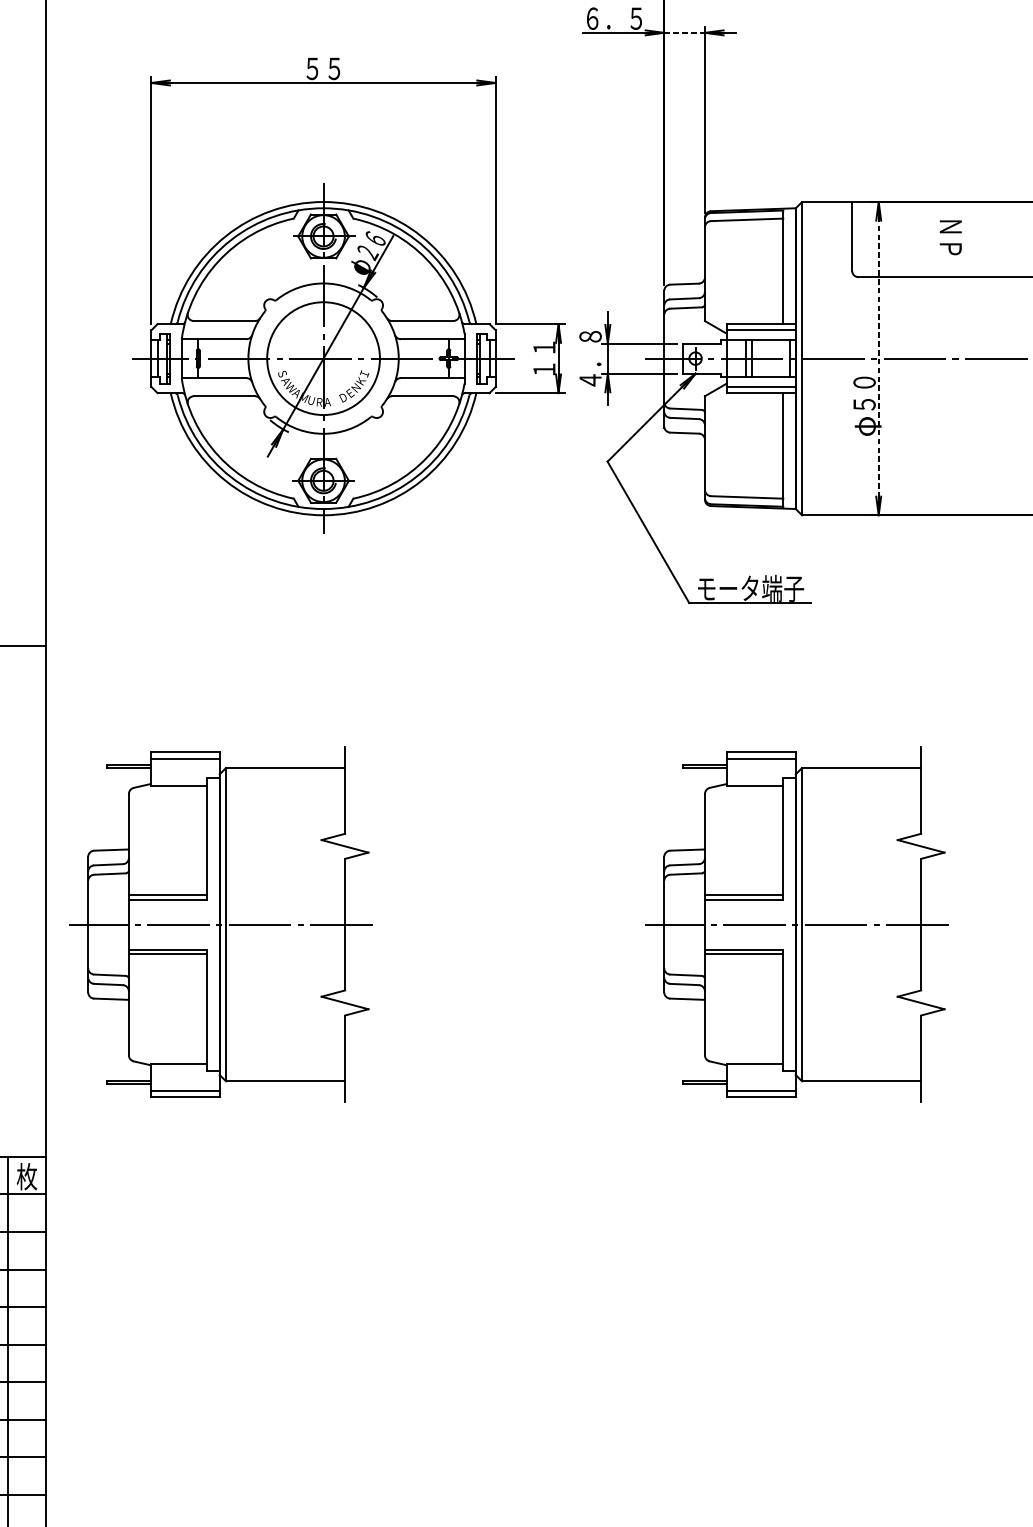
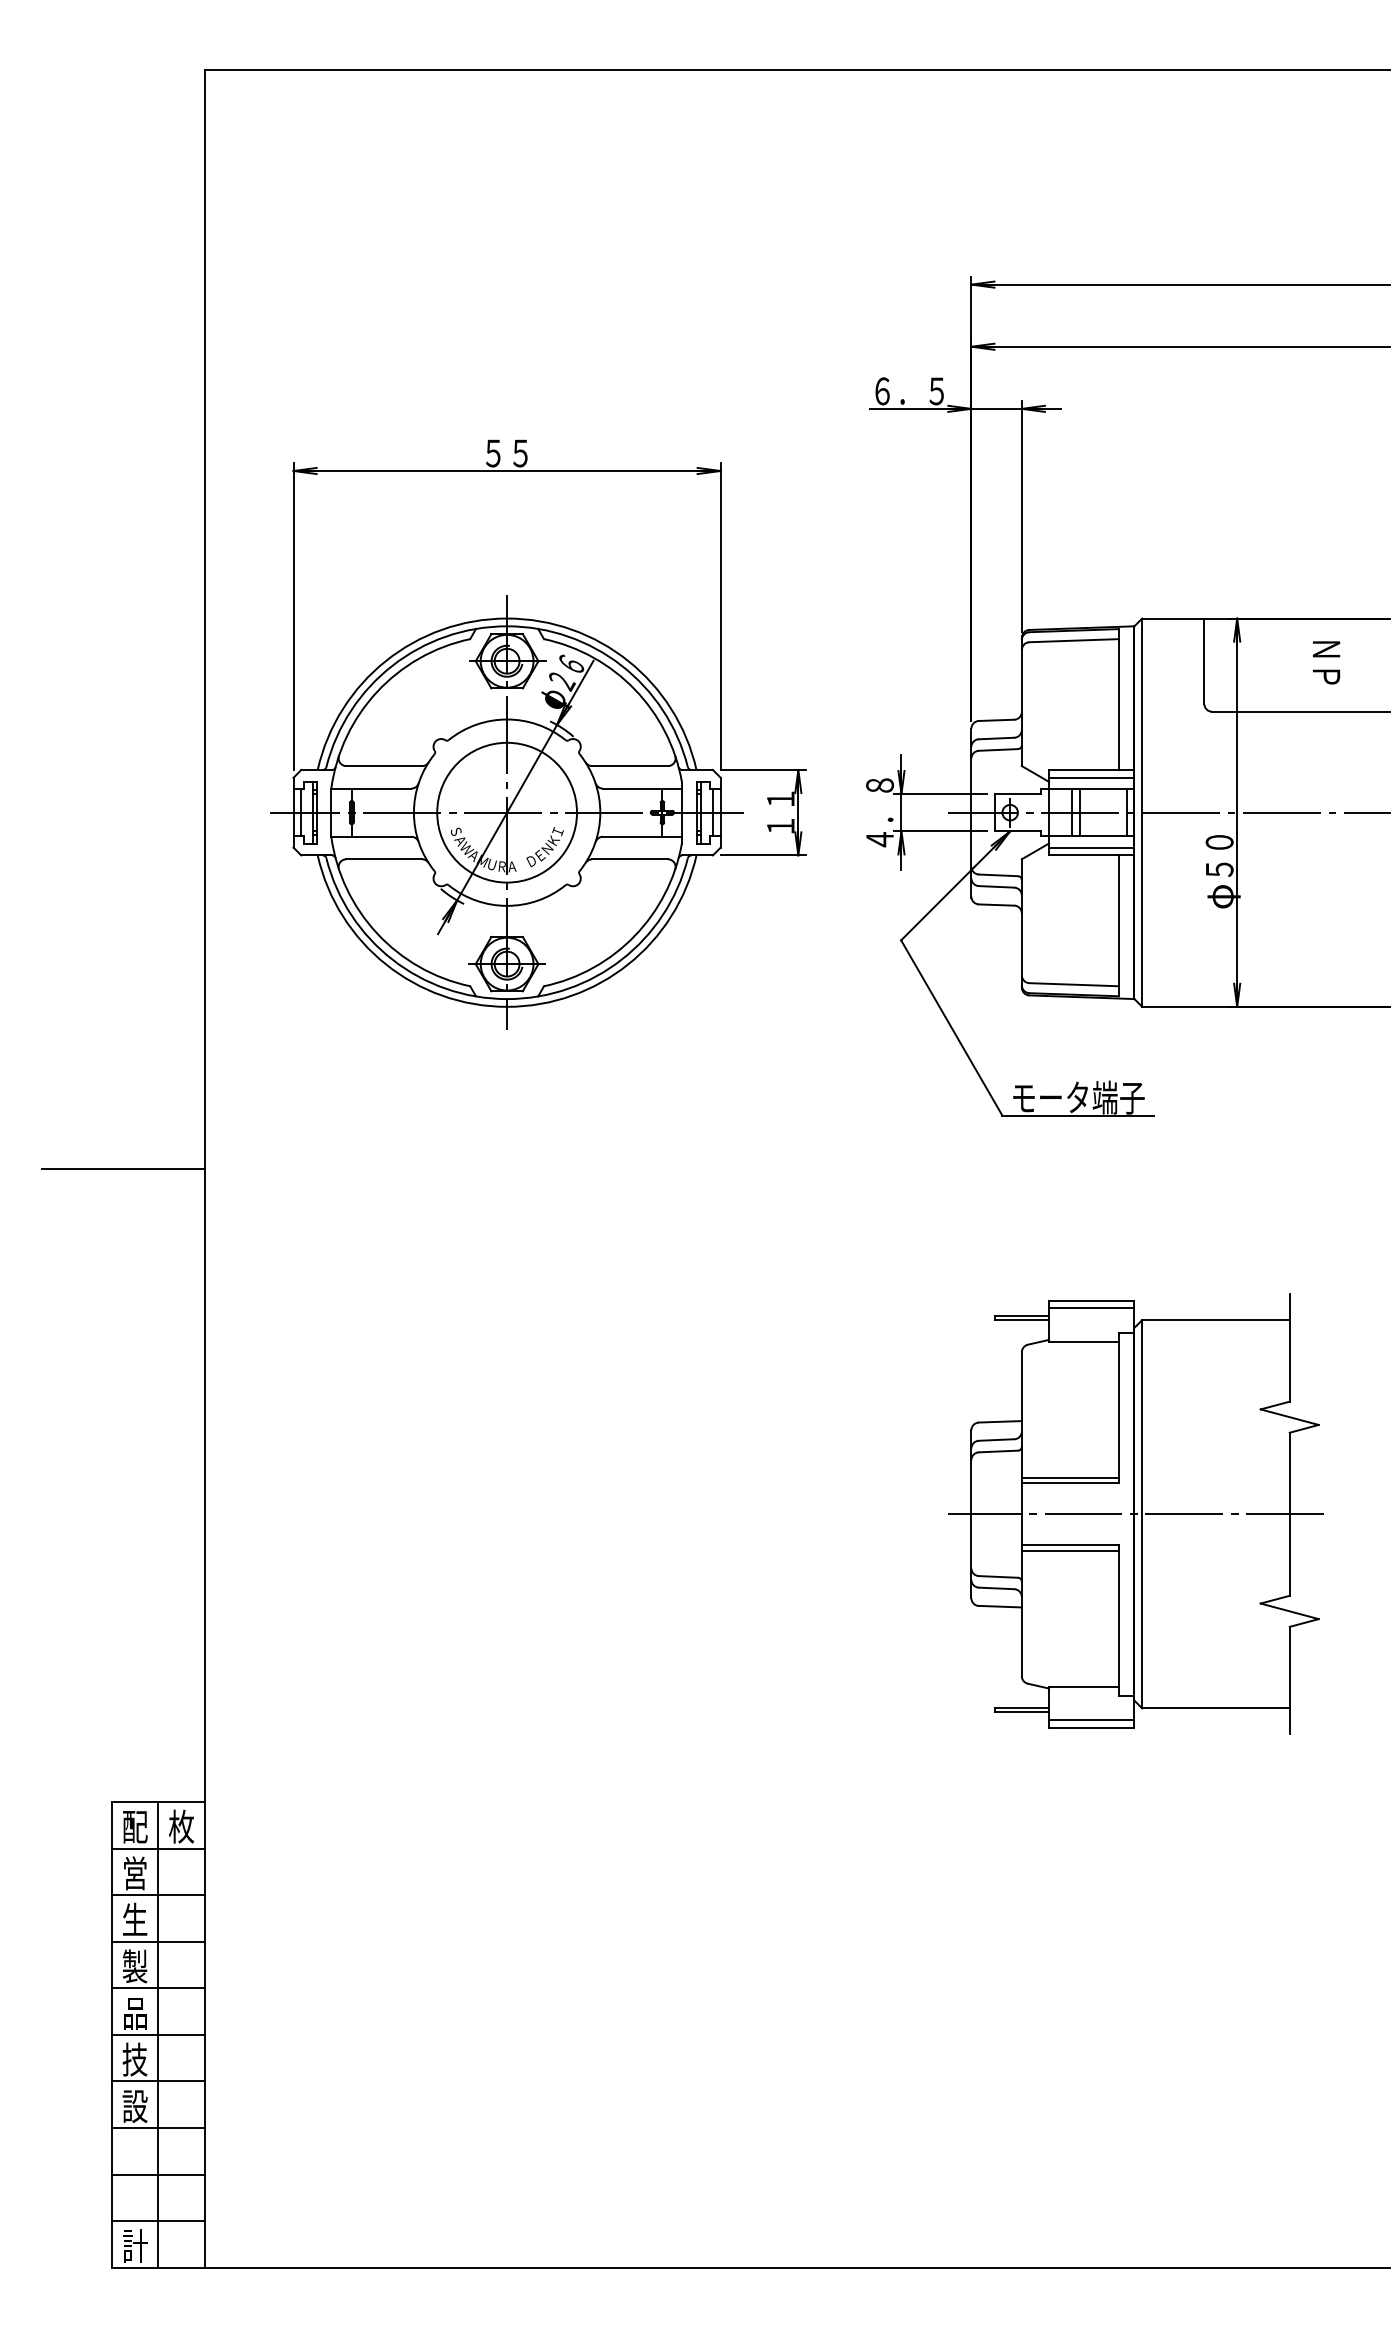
line: (685, 32) -> (997, 408), dashed -> solid
part: (348, 295) -> (538, 734), moved
line: (878, 358) -> (1237, 812), dashed -> solid
part: (220, 924) -> (421, 1513), removed

